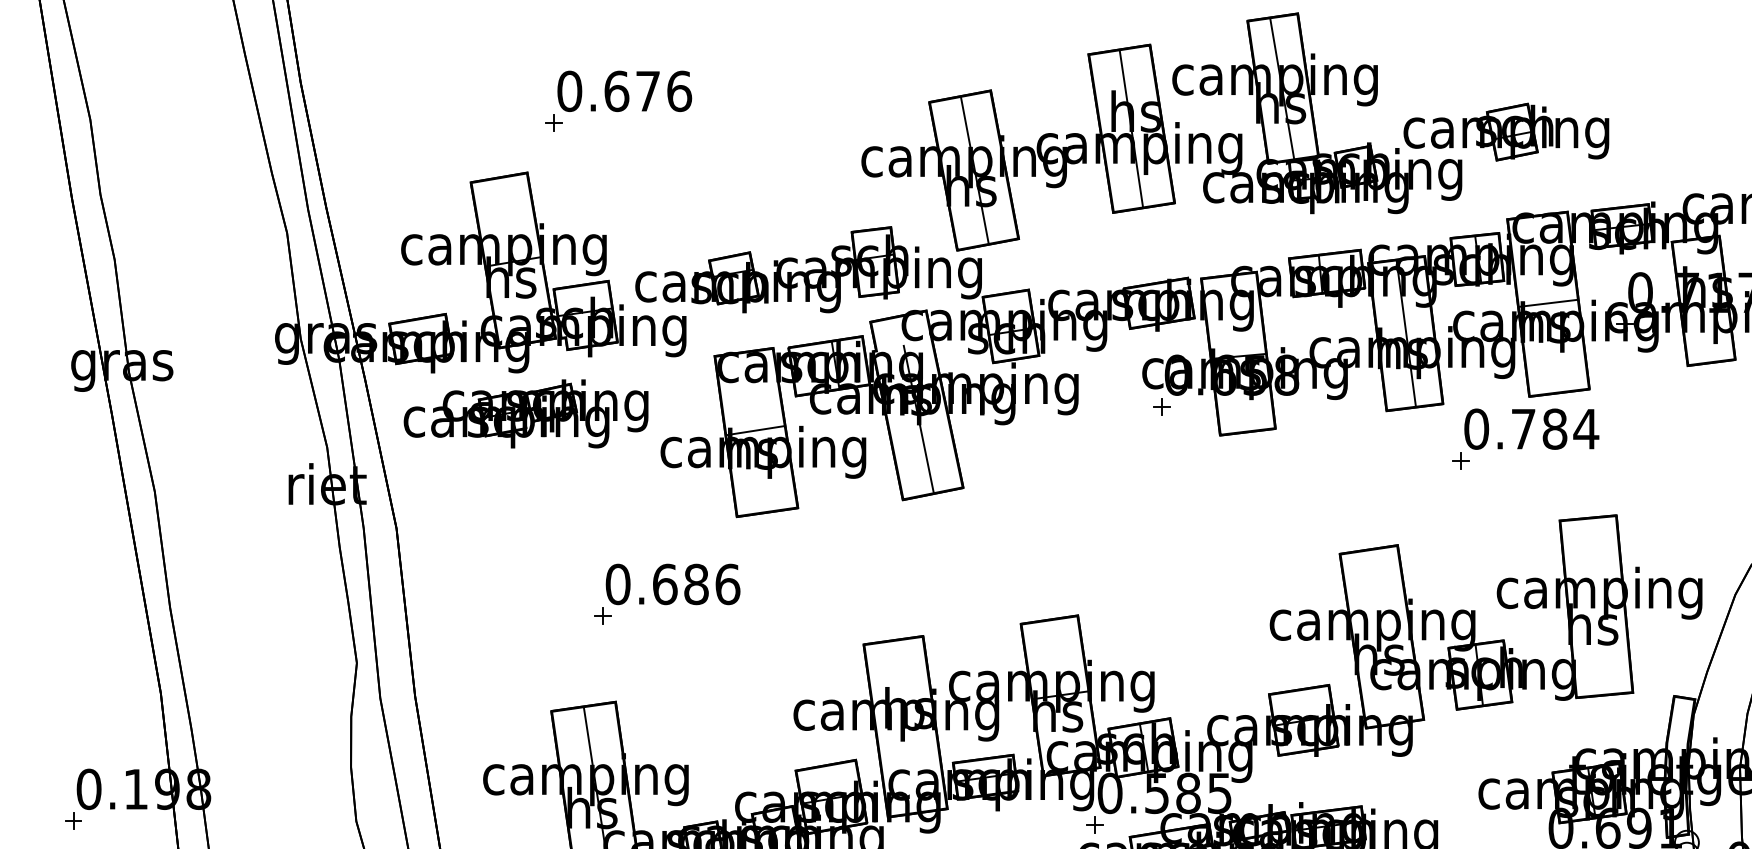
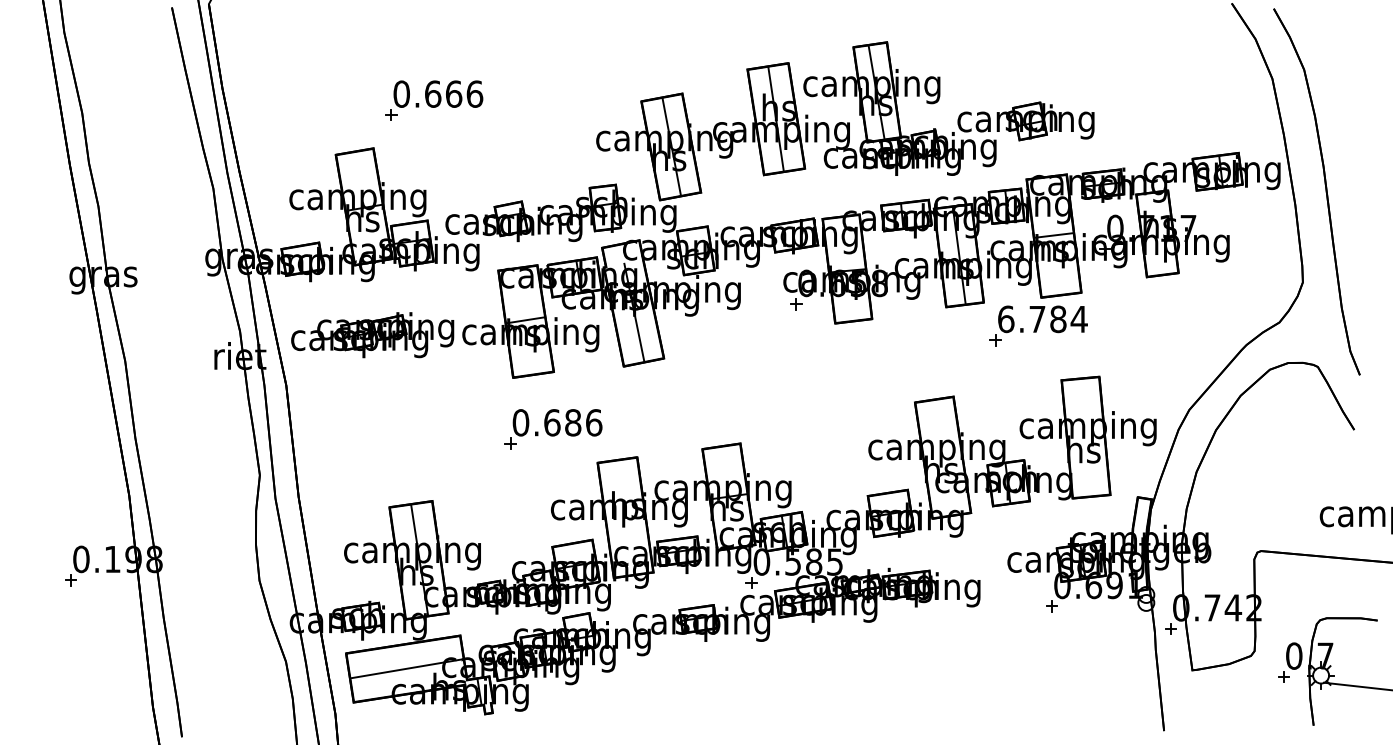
text: (648, 90) -> (454, 93), 0.676 -> 0.666
part: (525, 414) -> (372, 335), moved
text: (1477, 427) -> (1006, 318), 0.784 -> 6.784
part: (666, 594) -> (553, 429), moved

